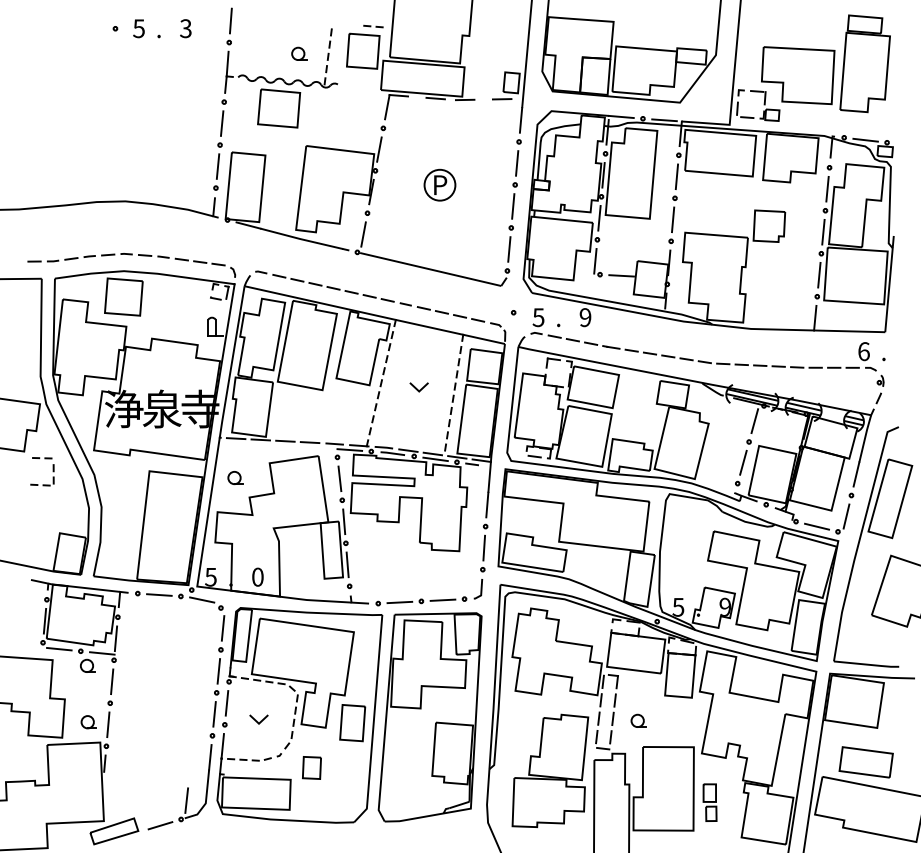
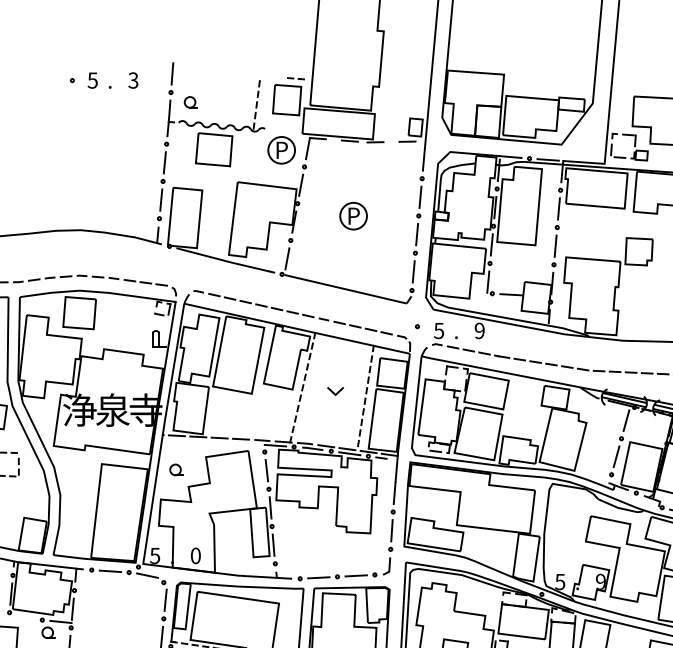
part: (299, 53) -> (191, 102), moved
part: (356, 108) -> (281, 149), added
line: (59, 648) -> (23, 617), removed

